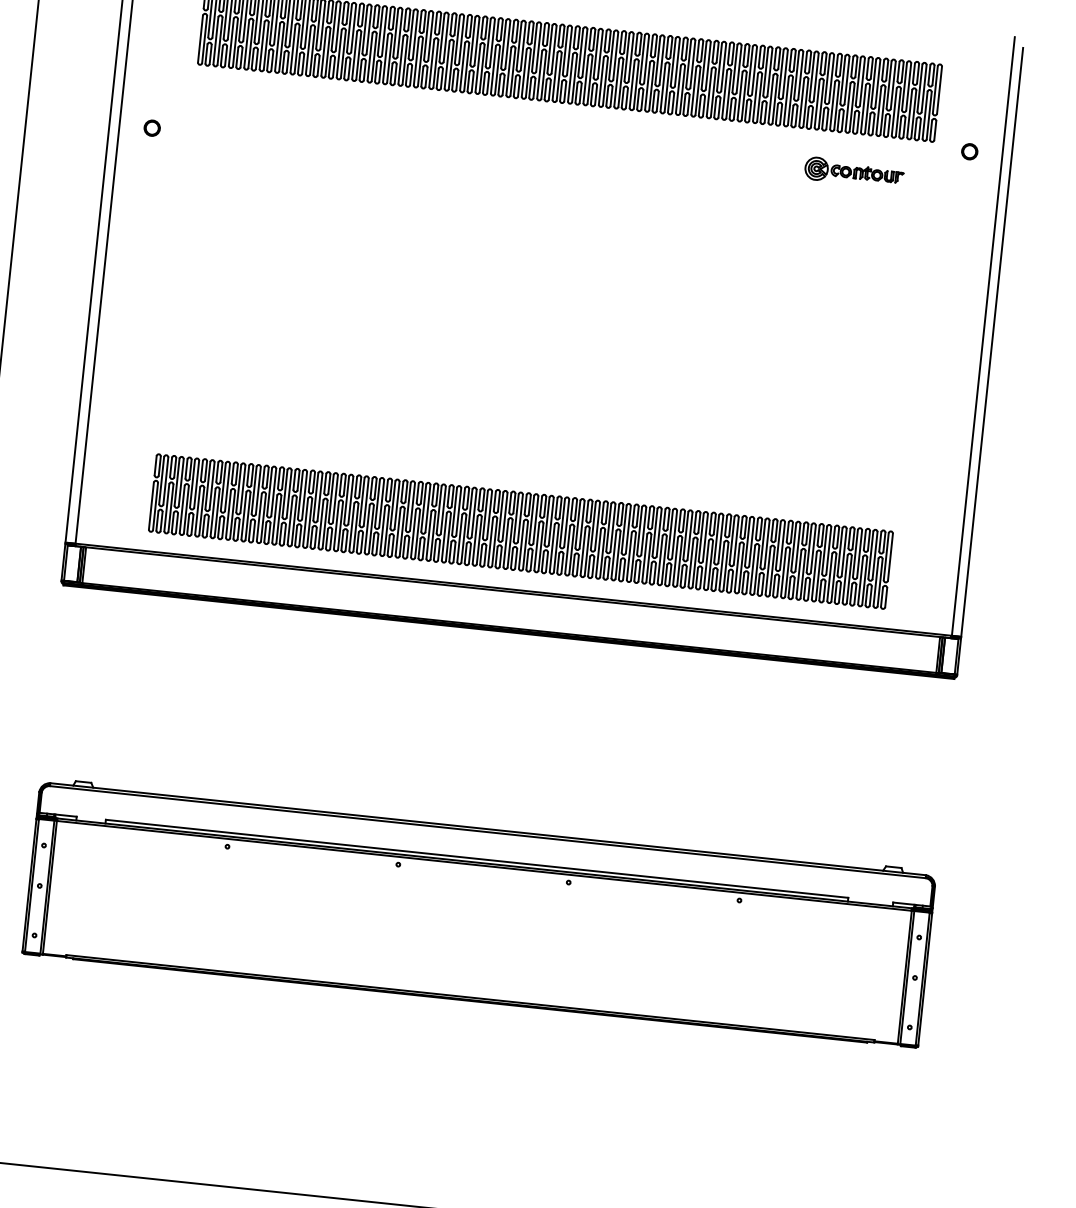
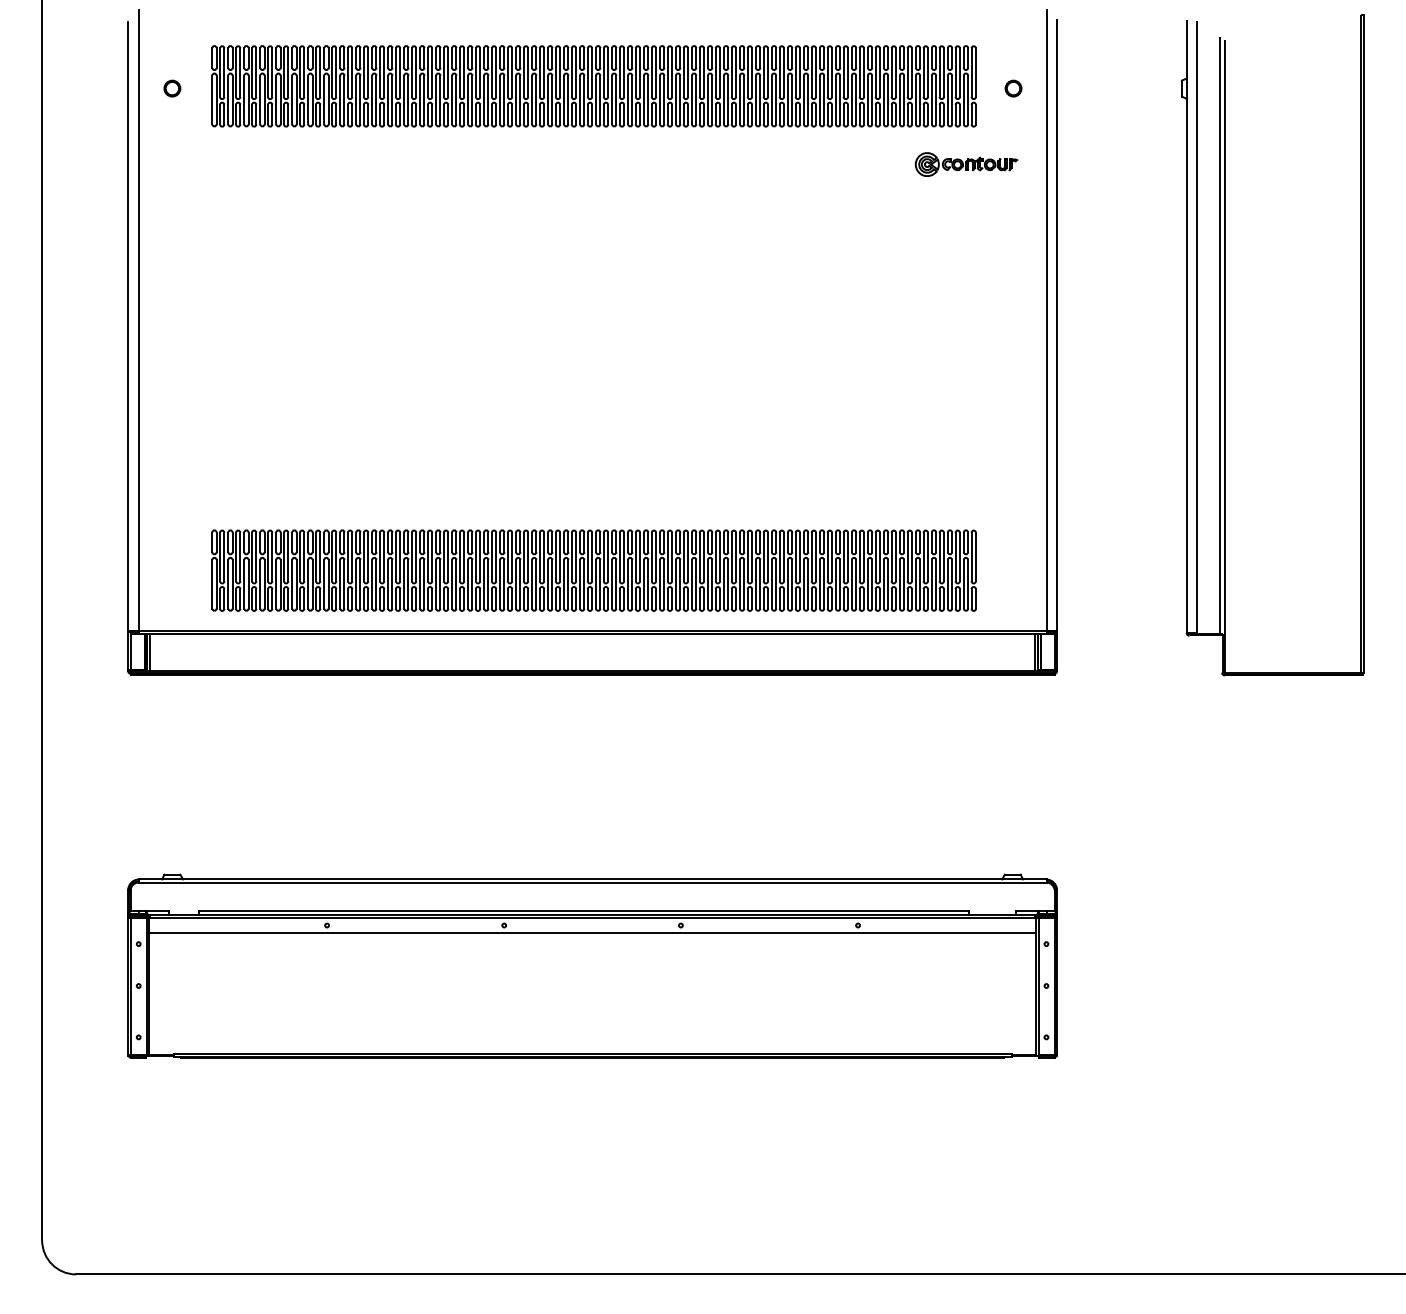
part: (152, 128) -> (172, 88), moved
part: (969, 151) -> (1013, 88), moved
part: (854, 172) -> (966, 164), moved
line: (482, 881) -> (592, 933), added

